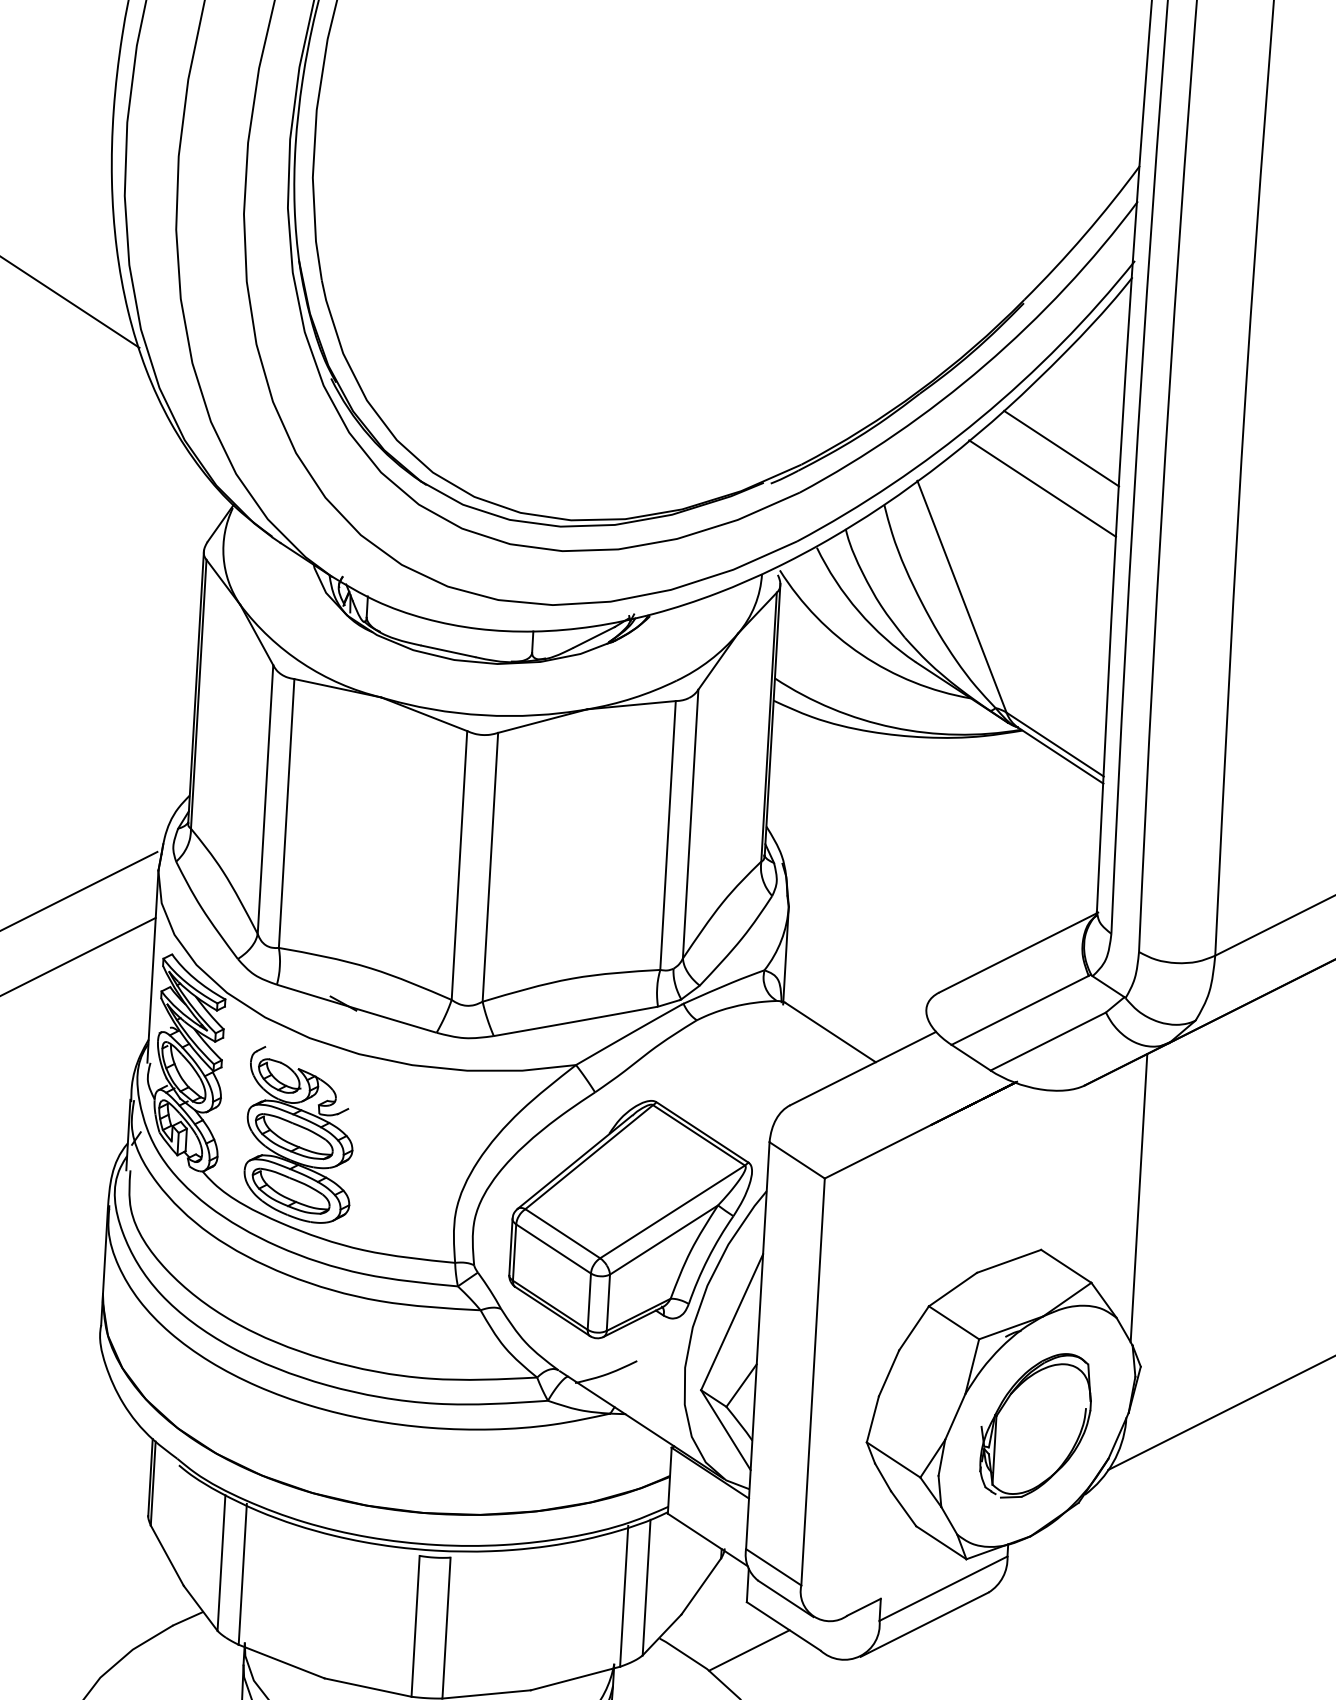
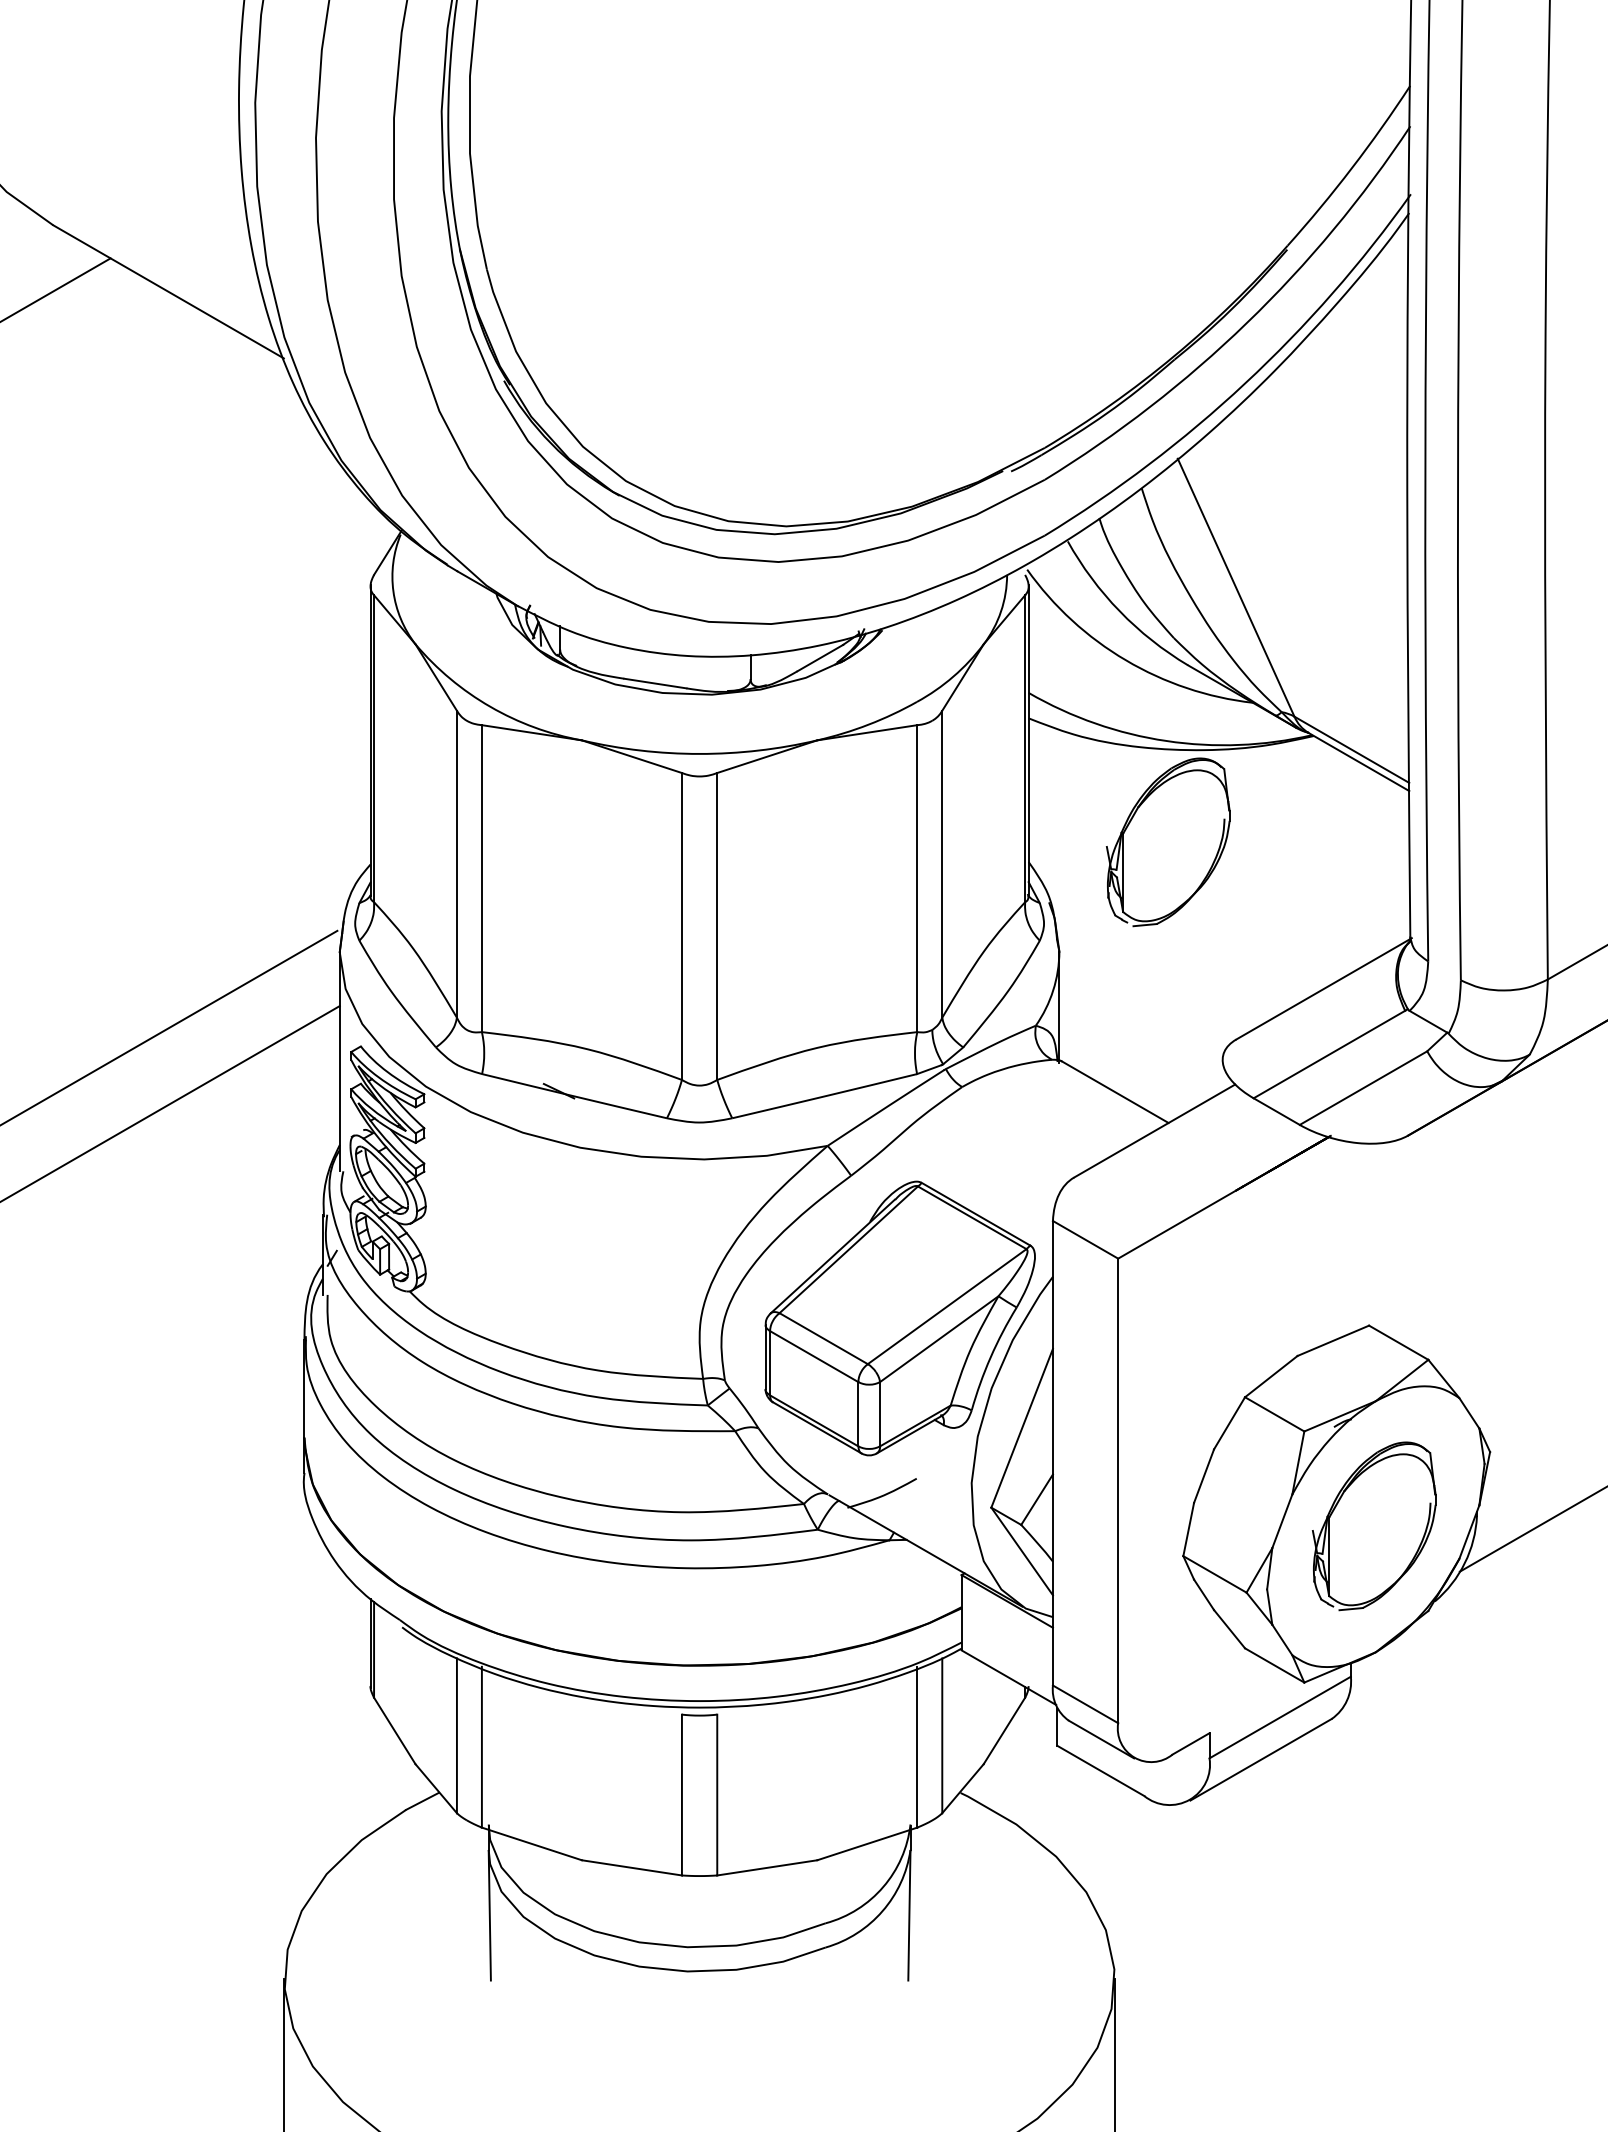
line: (1061, 448) -> (1339, 412), removed
line: (1042, 488) -> (1320, 459), removed
part: (889, 816) -> (1168, 842), added
part: (299, 1134) -> (517, 1243), removed
line: (1138, 1197) -> (1476, 1259), removed
line: (748, 1650) -> (1062, 1800), removed

